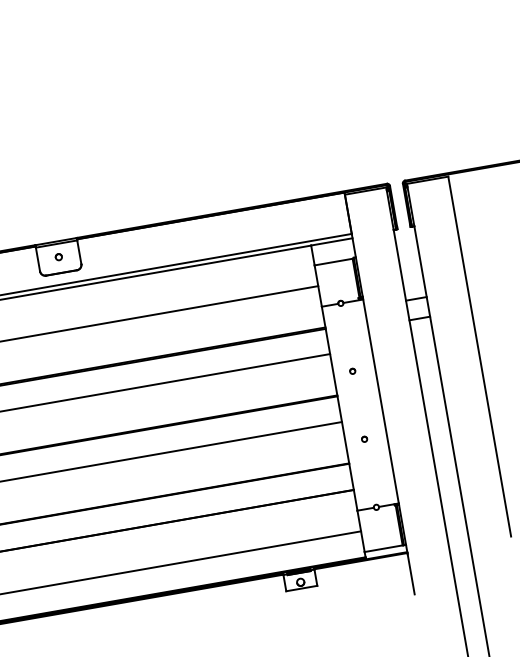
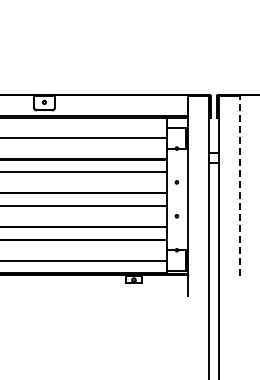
line: (479, 357) -> (239, 186), solid -> dashed

